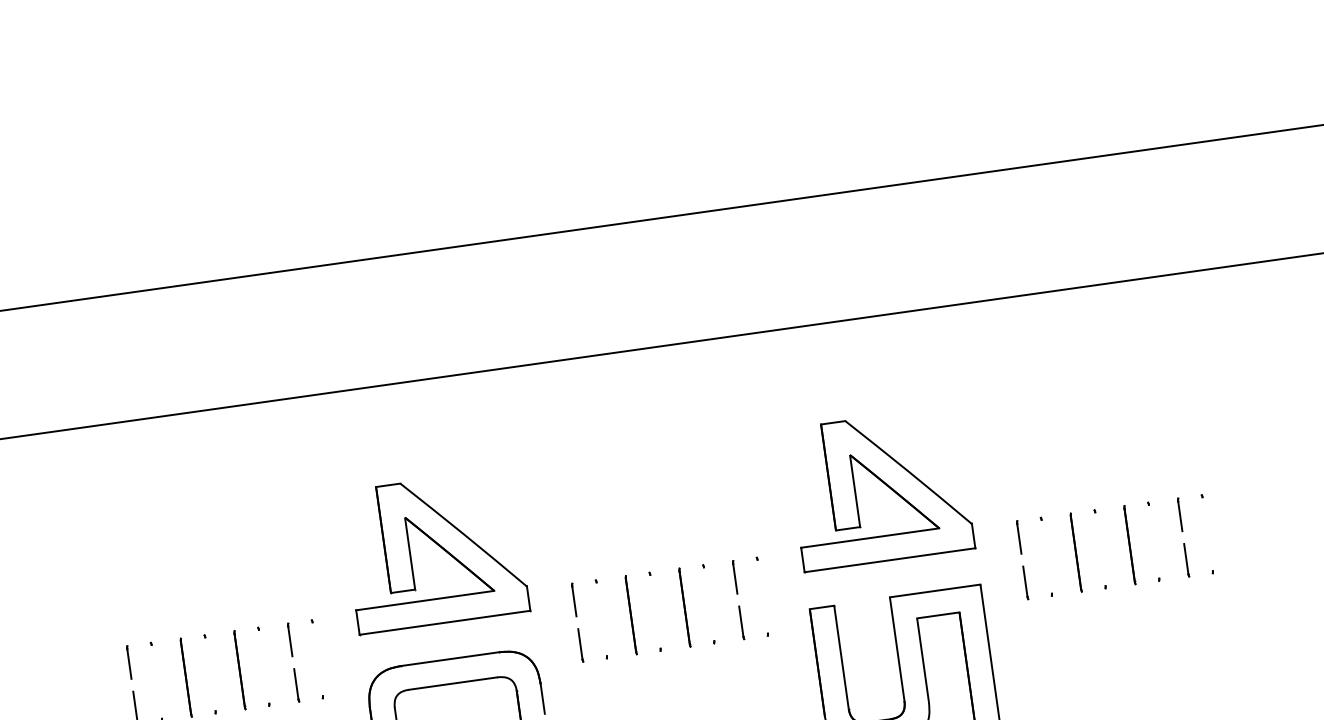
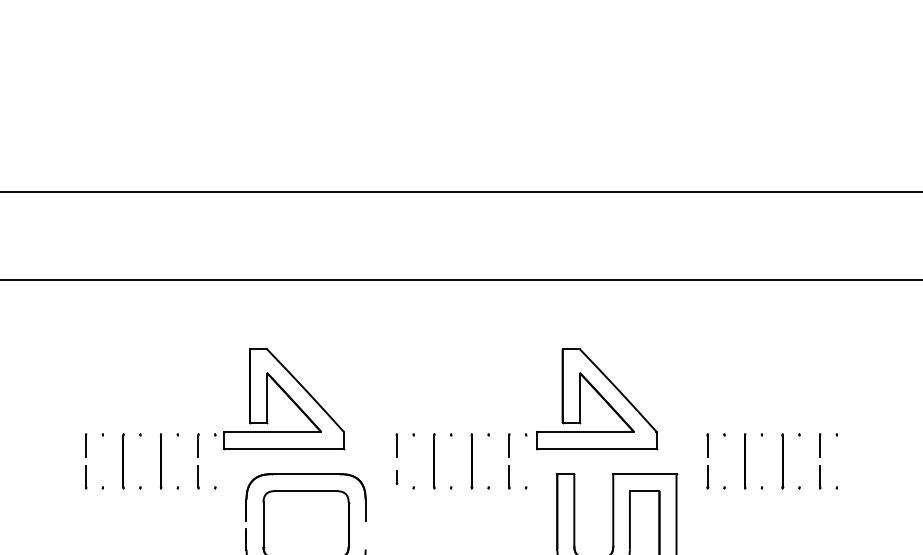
part: (880, 489) -> (597, 399), moved
part: (435, 552) -> (284, 399), moved
part: (580, 645) -> (396, 477), size x0.6

